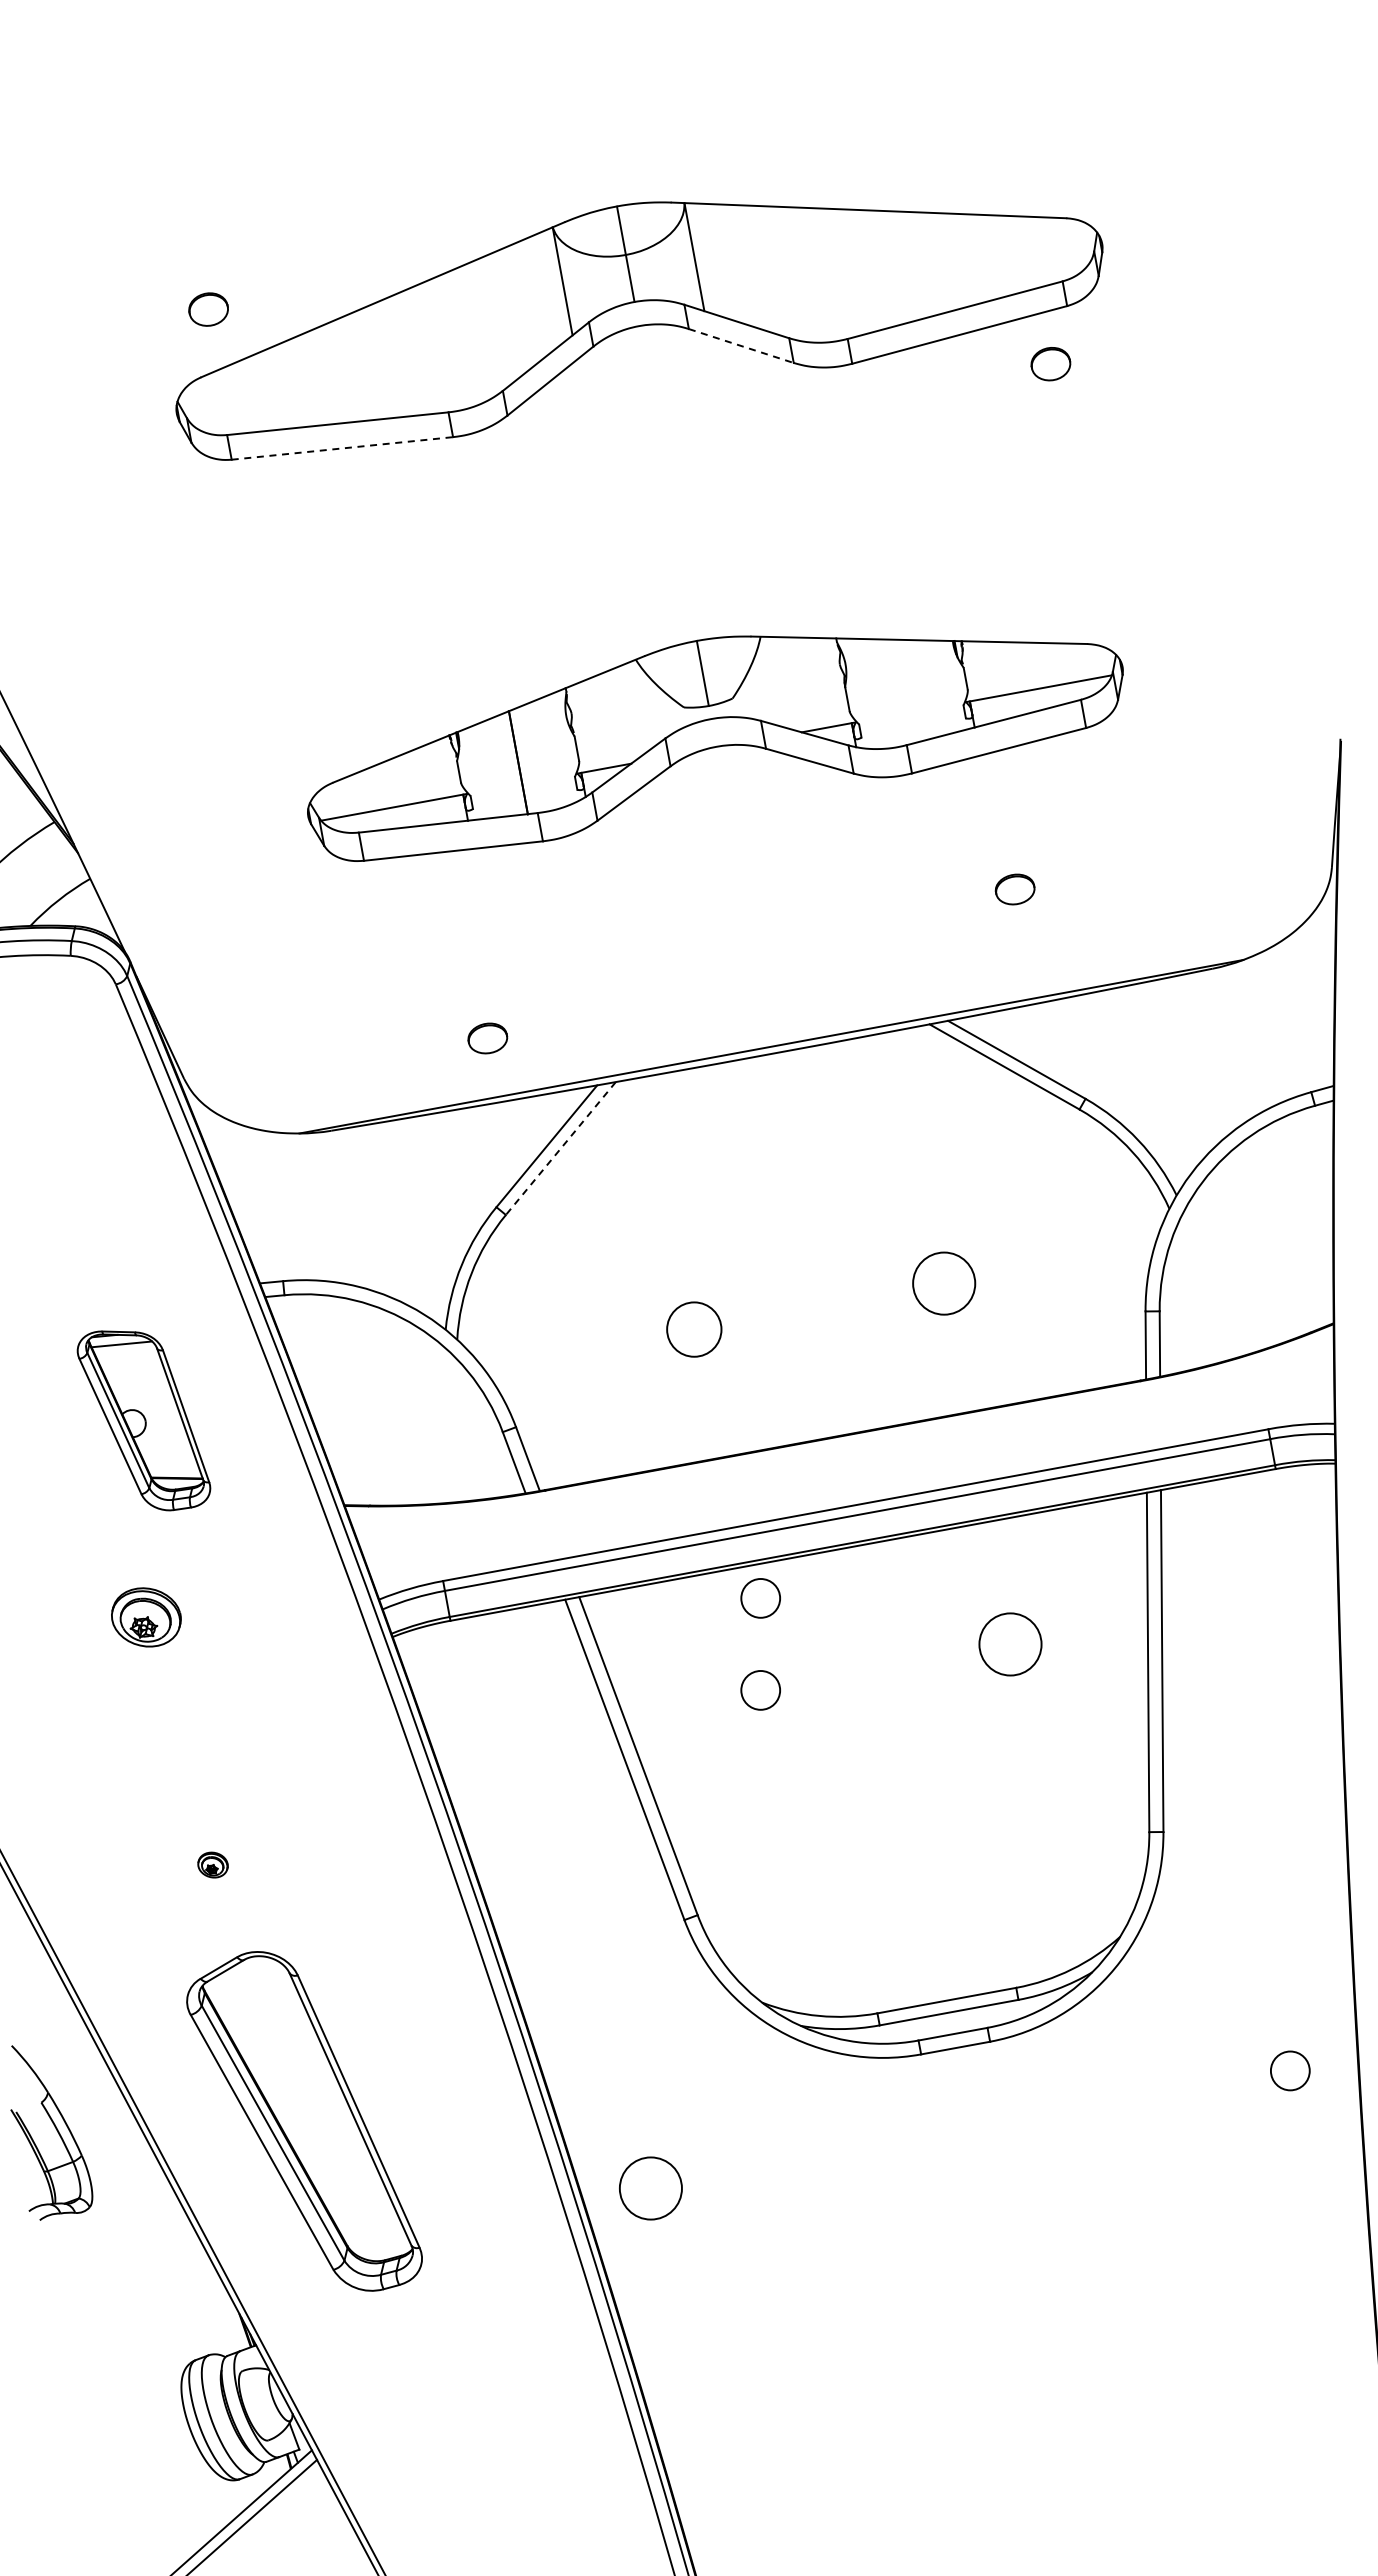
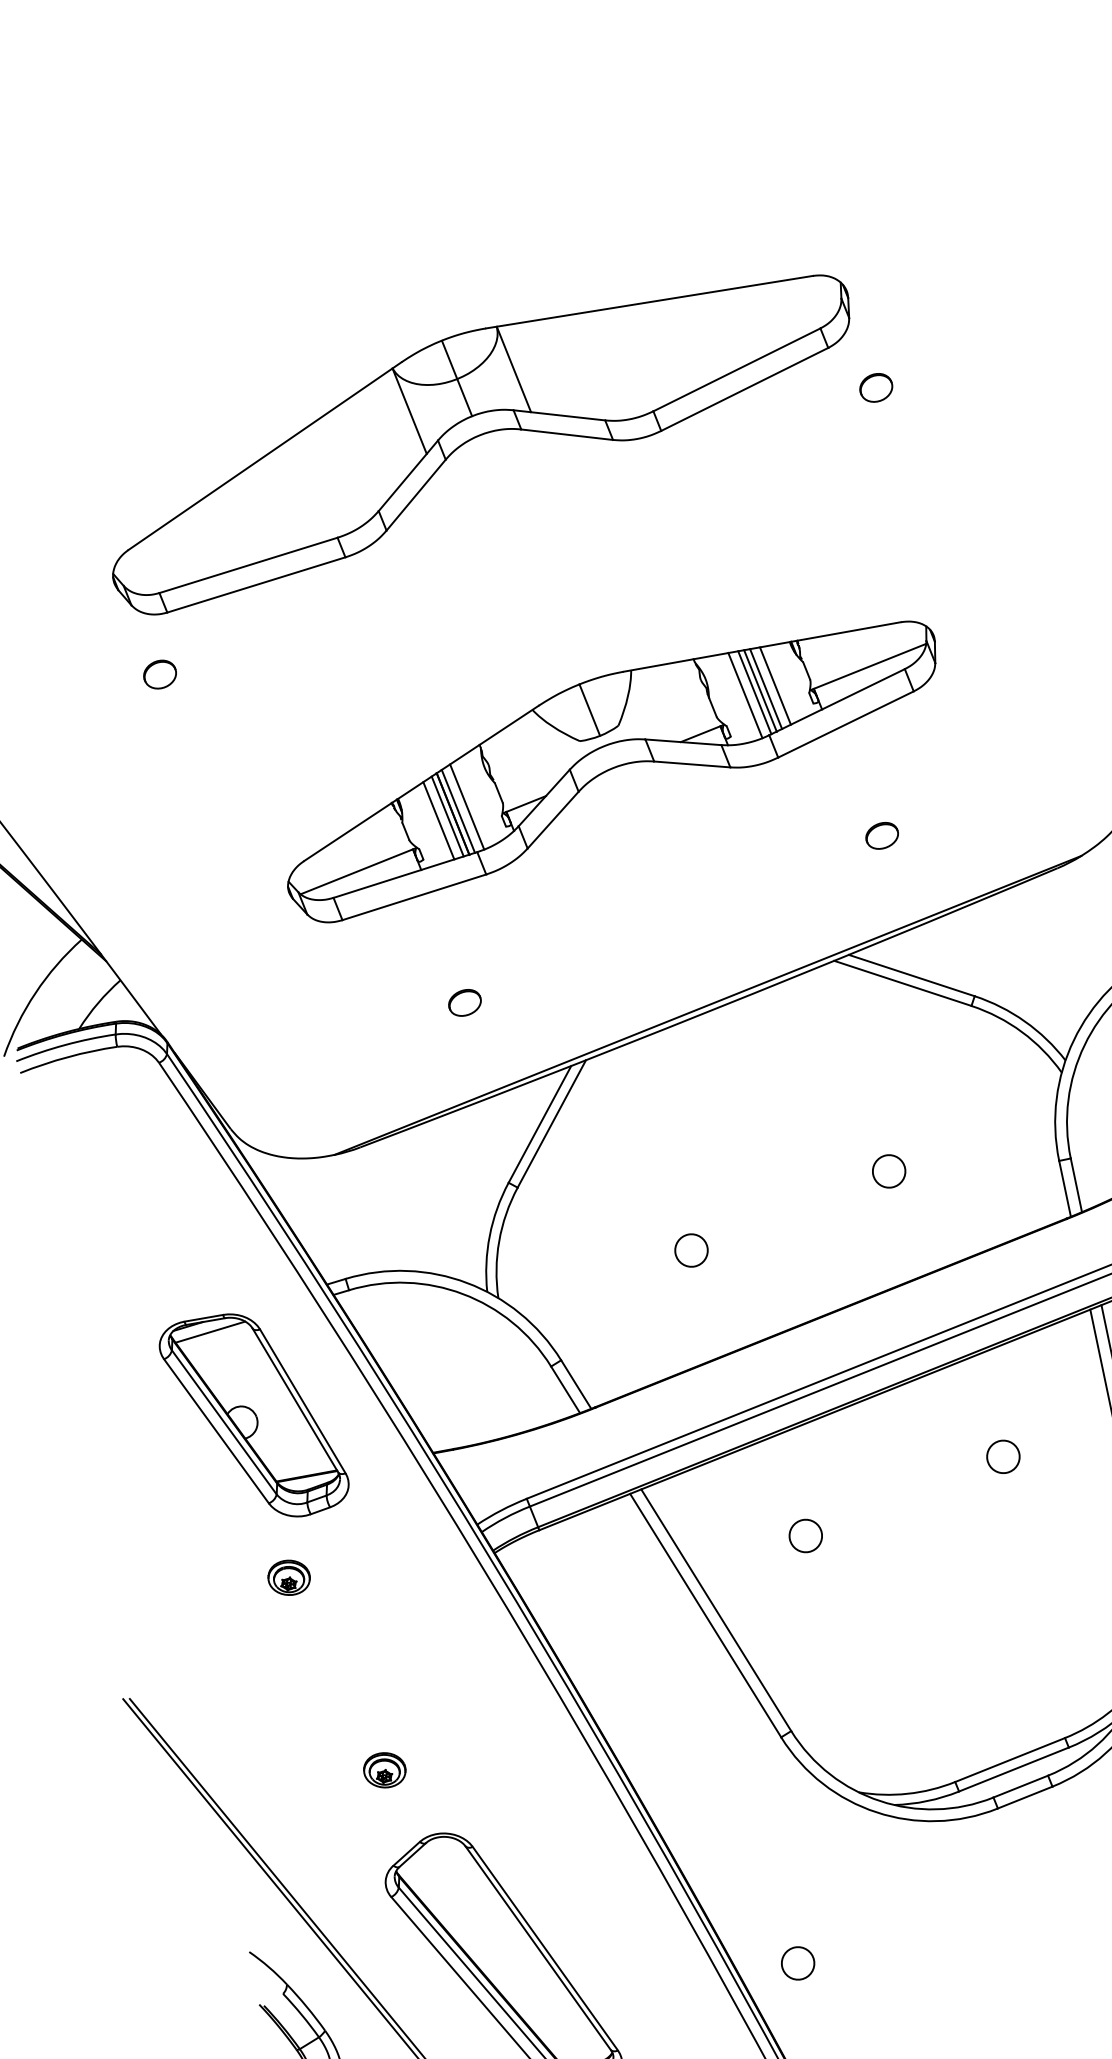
part: (208, 309) -> (159, 674), moved
line: (741, 346) -> (567, 435), dashed -> solid
part: (1050, 364) -> (875, 388), moved
line: (342, 448) -> (256, 584), dashed -> solid
line: (925, 688) -> (775, 685), added
line: (913, 689) -> (765, 688), added
line: (899, 691) -> (754, 692), added
line: (906, 691) -> (760, 691), added
line: (888, 693) -> (745, 695), added
line: (536, 757) -> (467, 806), added
line: (524, 760) -> (457, 811), added
line: (511, 763) -> (447, 815), added
line: (500, 767) -> (439, 820), added
part: (487, 1038) -> (464, 1002), moved
line: (560, 1148) -> (551, 1123), dashed -> solid
circle: (943, 1283) -> (888, 1171), size x0.62
circle: (694, 1329) -> (691, 1250), size x0.71
part: (143, 1420) -> (254, 1416), size x1.43
circle: (760, 1598) -> (790, 1460), removed
part: (146, 1617) -> (289, 1577), size x0.71
circle: (1010, 1644) -> (1003, 1456), size x0.62
part: (212, 1864) -> (384, 1769), size x1.67
circle: (650, 2188) -> (797, 1963), size x0.62

